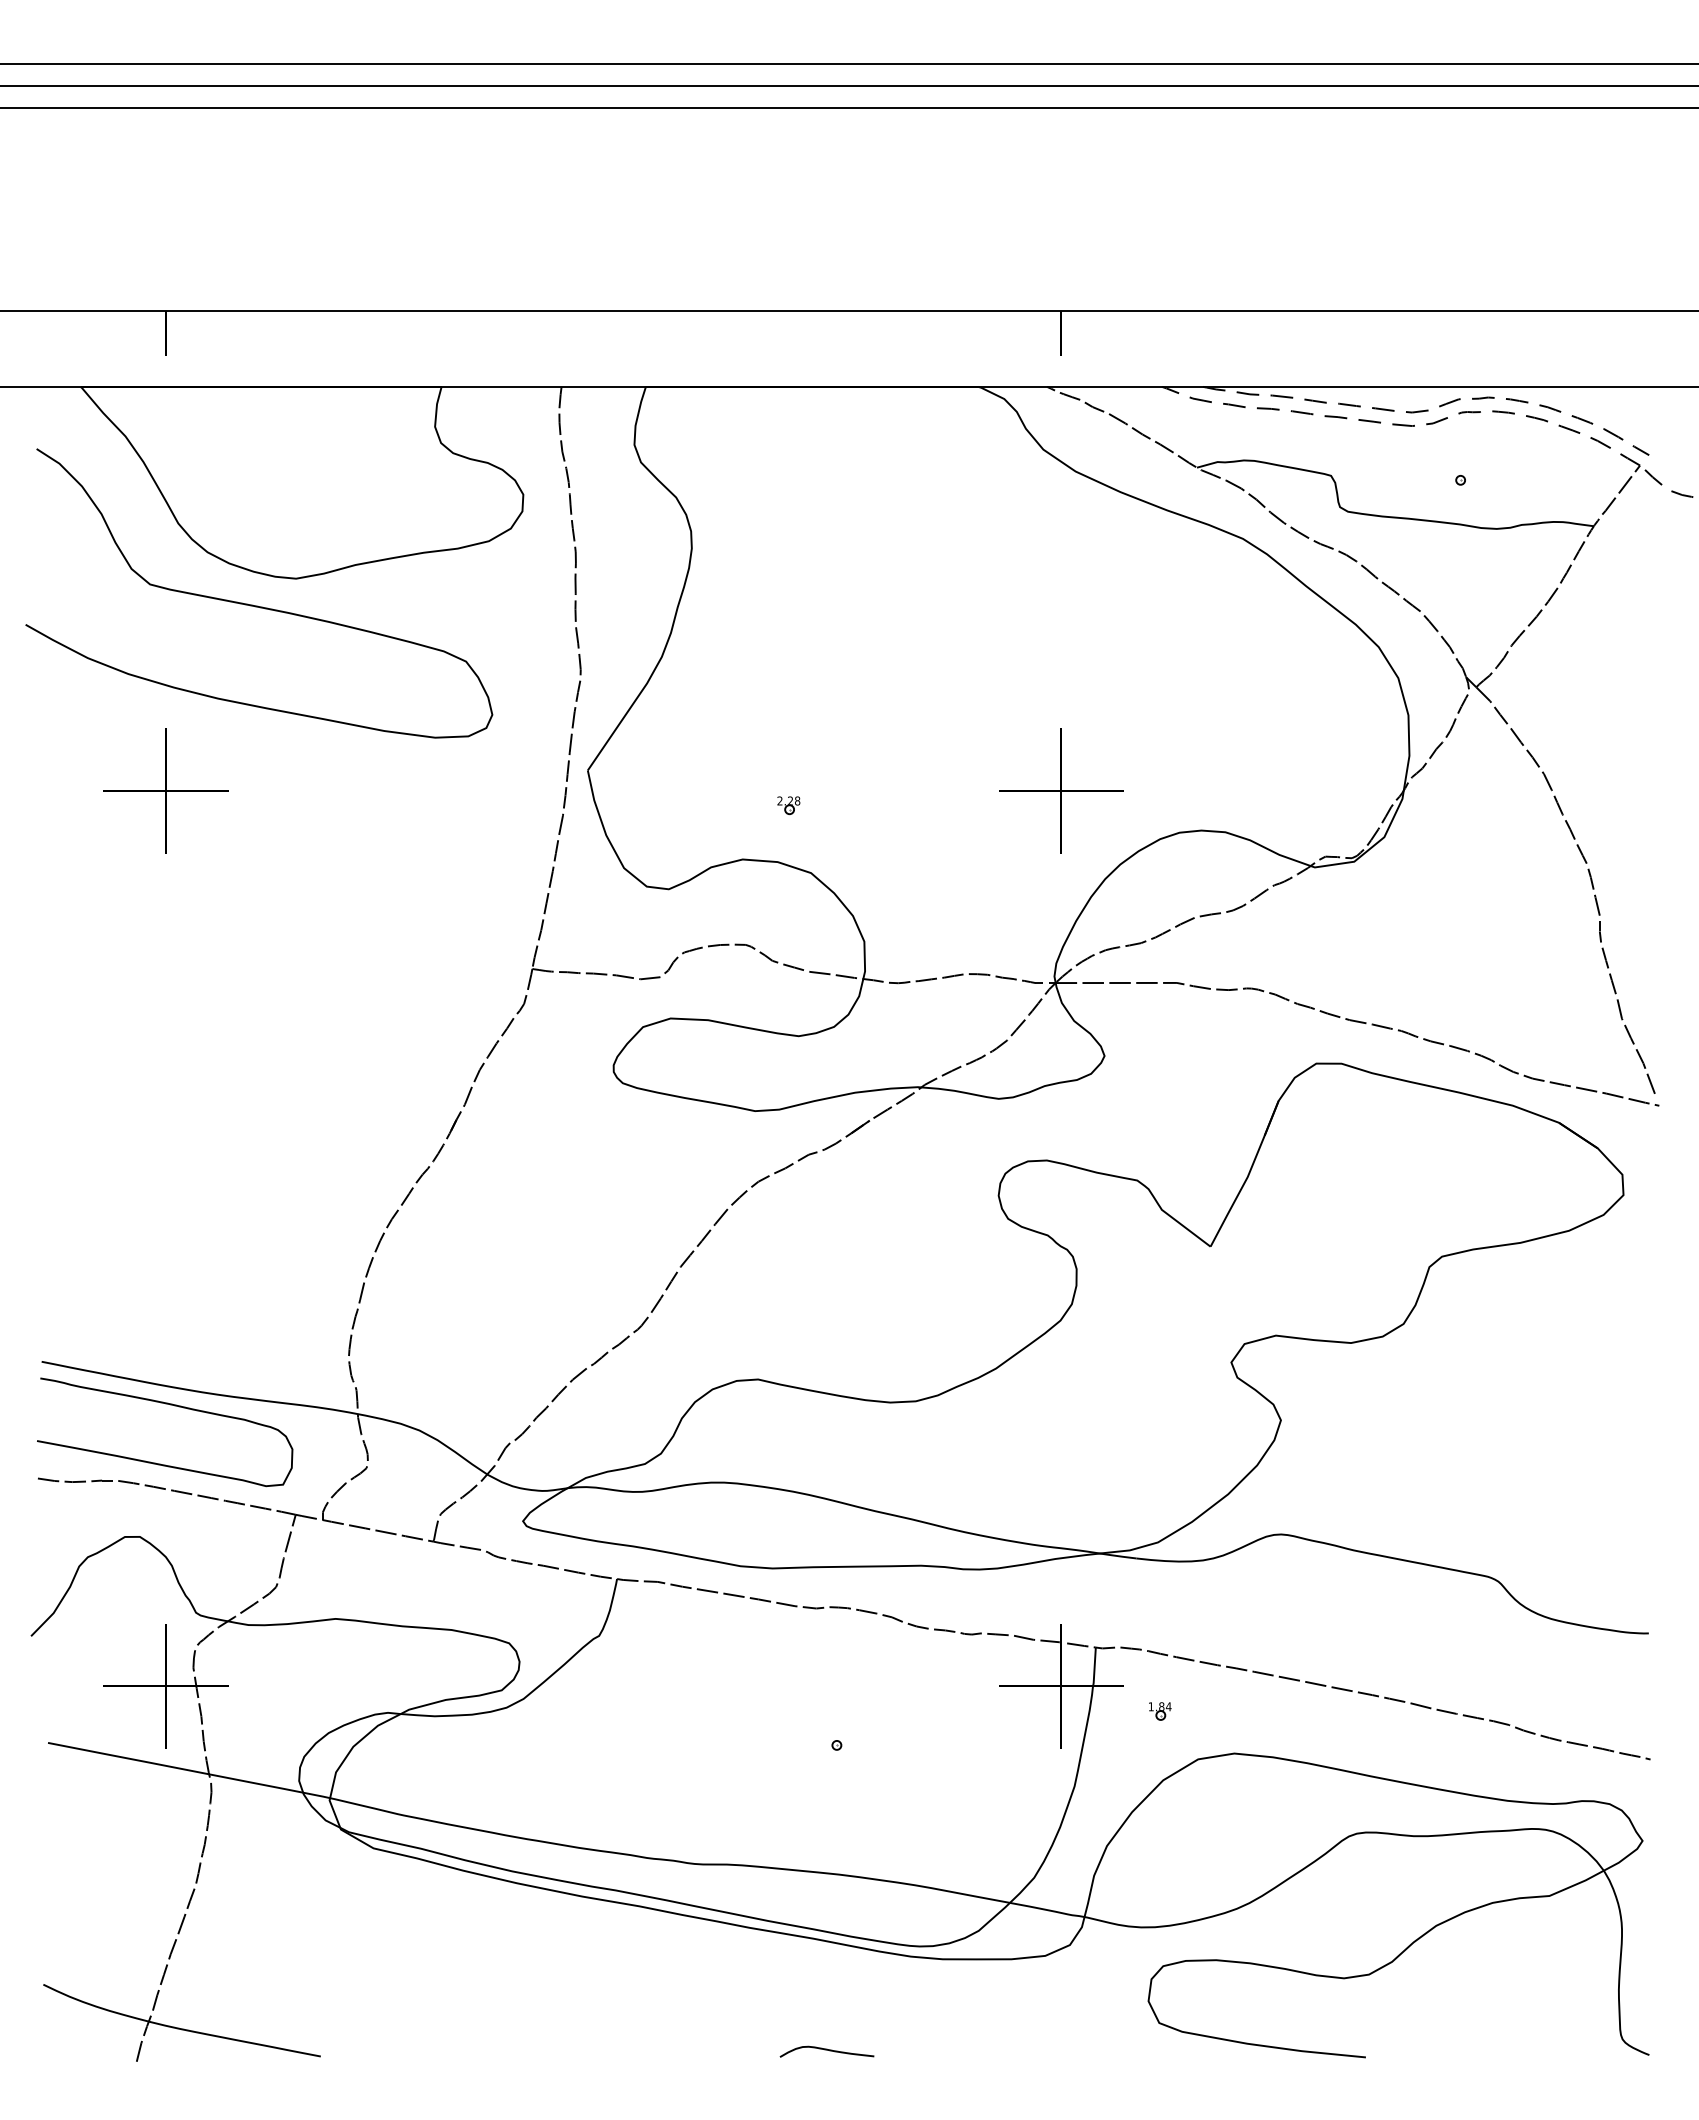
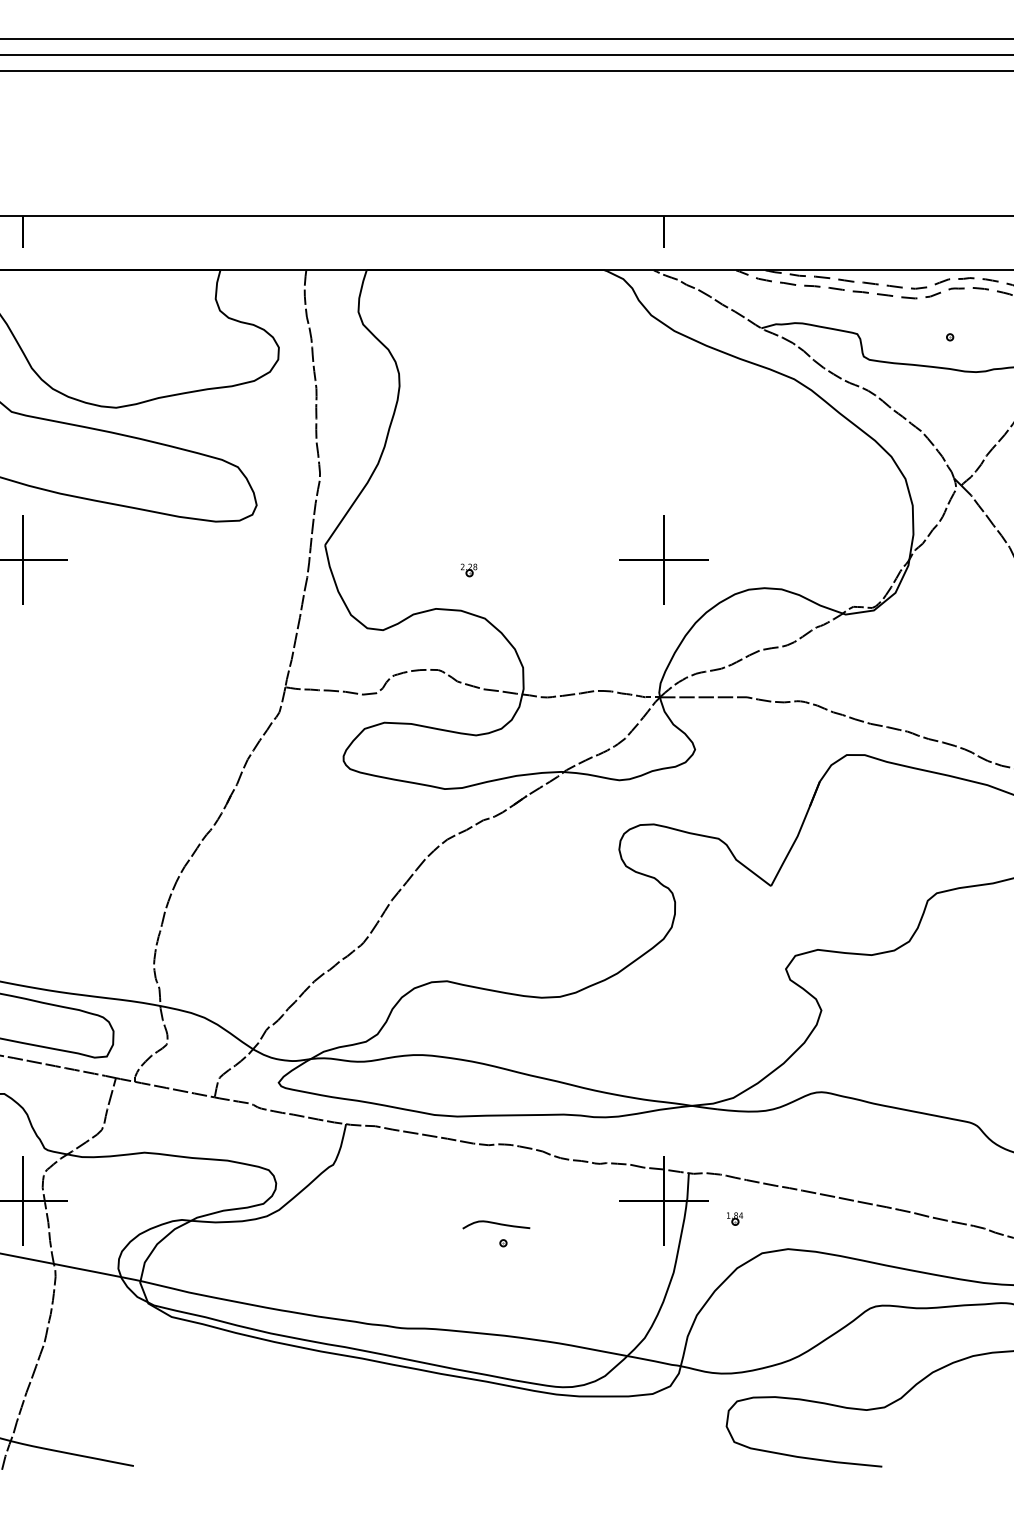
curve: (826, 2050) -> (496, 1224), moved

